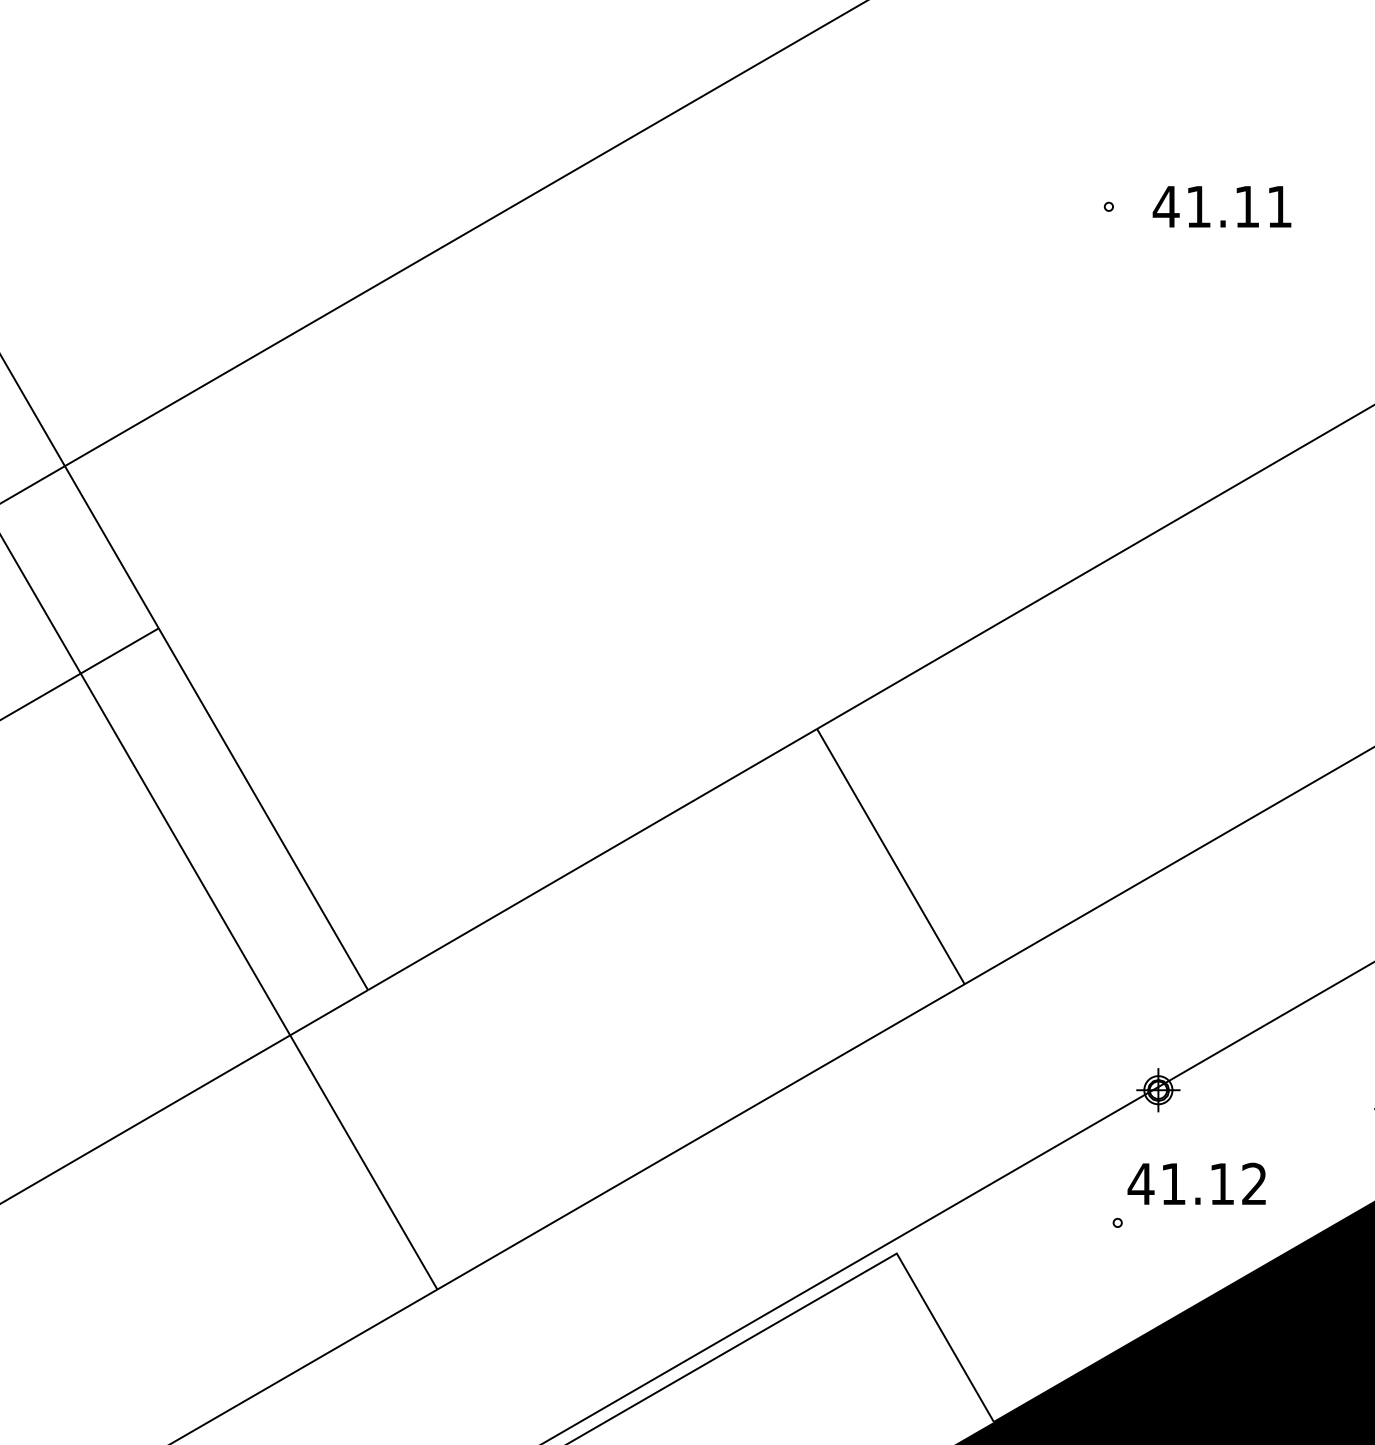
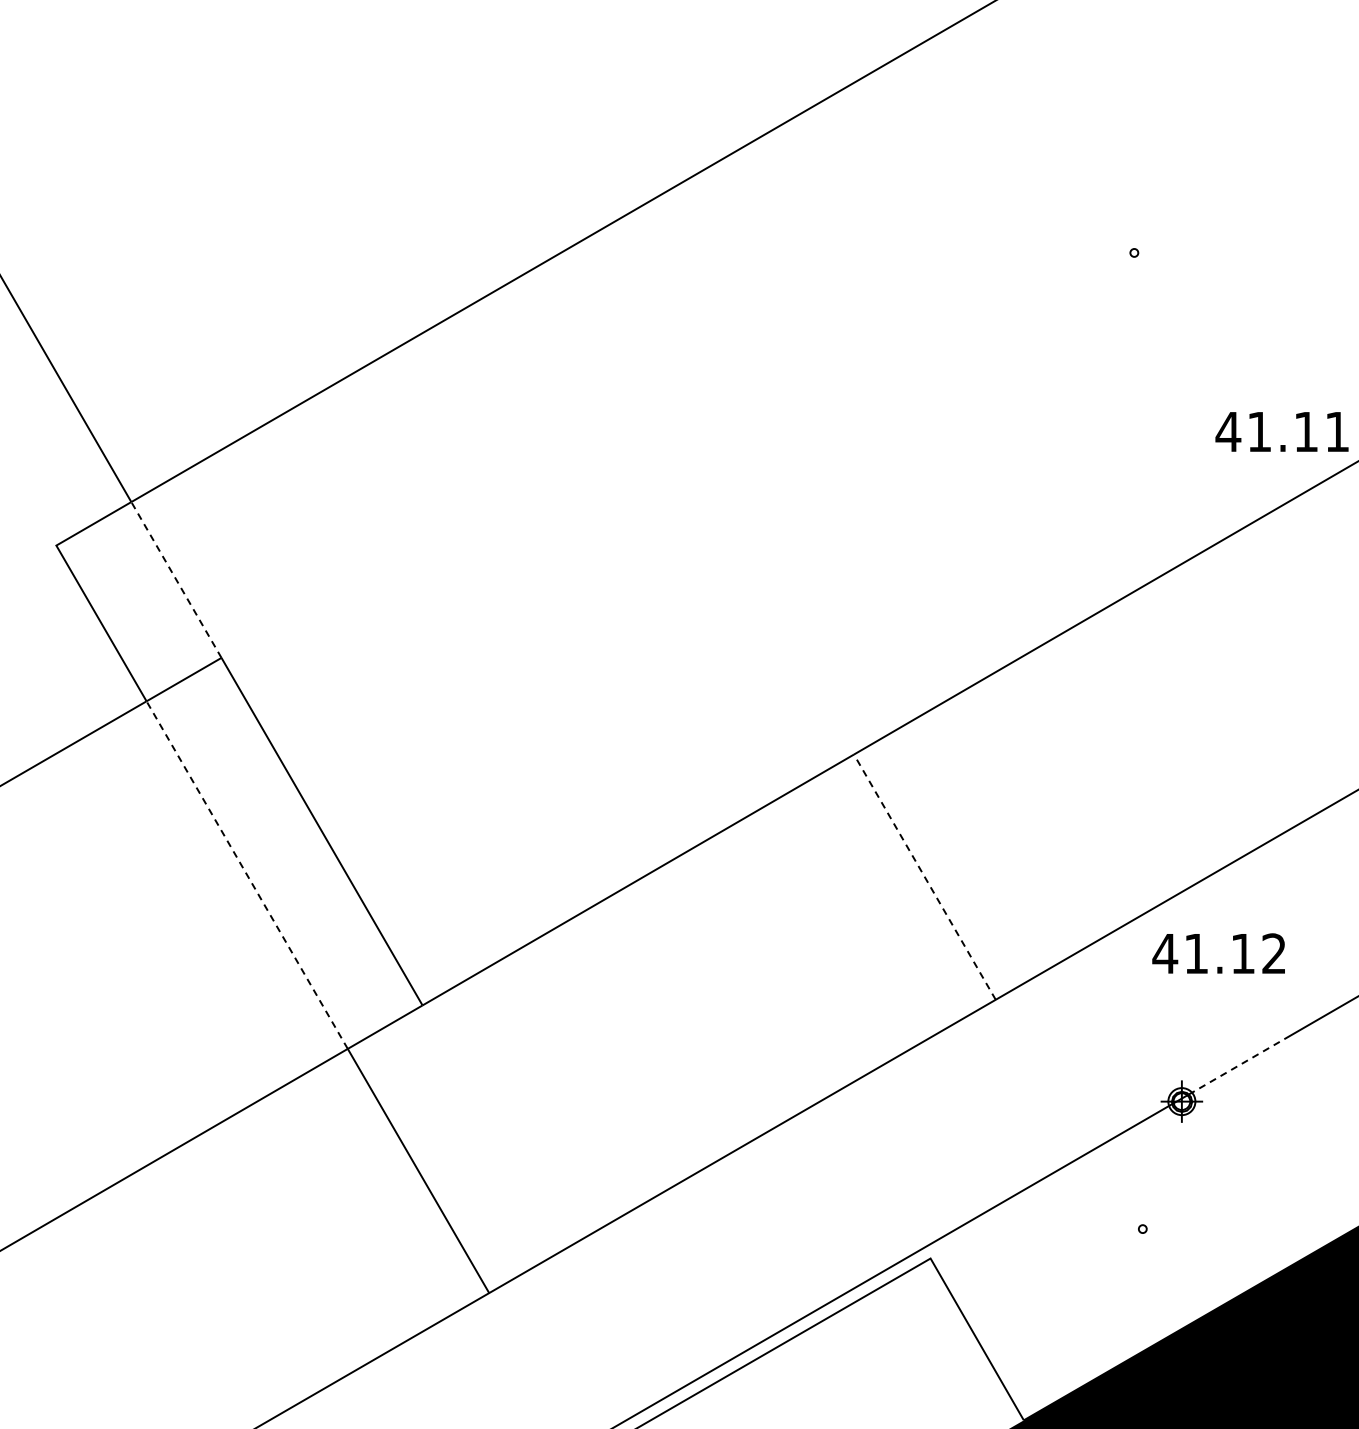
text: (1221, 206) -> (1281, 431), moved
line: (111, 546) -> (176, 579), solid -> dashed
line: (185, 854) -> (247, 875), solid -> dashed
line: (890, 856) -> (924, 877), solid -> dashed
line: (1215, 1053) -> (1236, 1066), solid -> dashed
text: (1196, 1183) -> (1218, 953), moved

